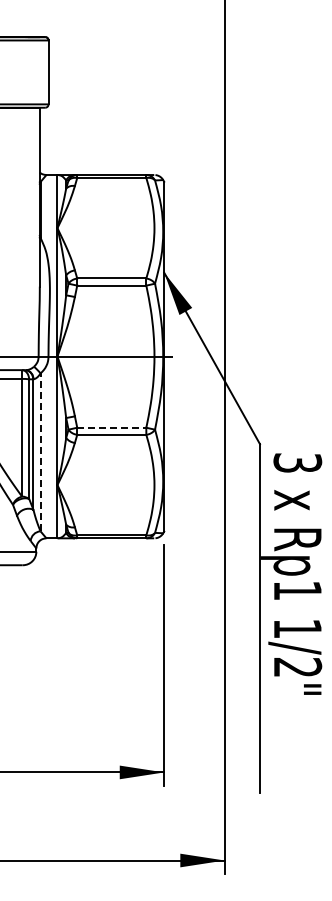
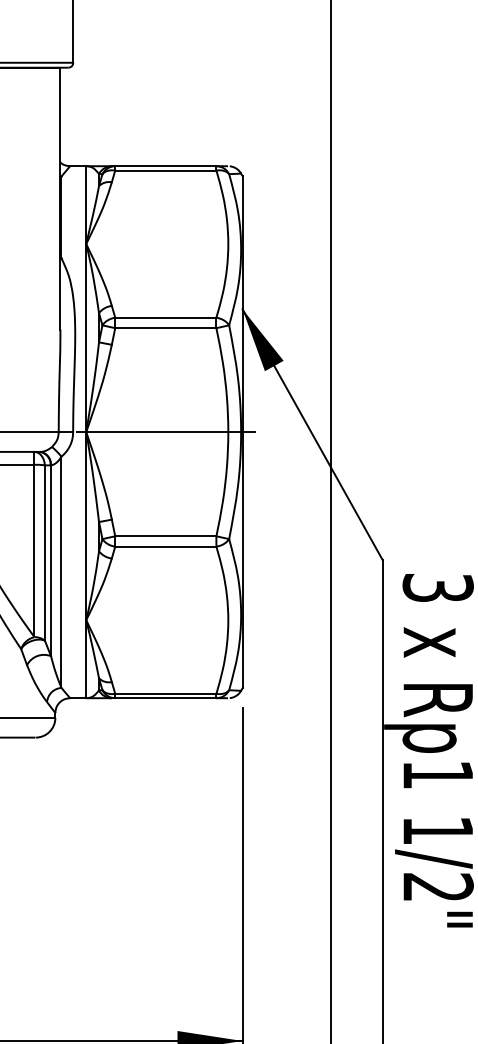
line: (111, 427) -> (165, 535), dashed -> solid
line: (40, 452) -> (61, 572), dashed -> solid

